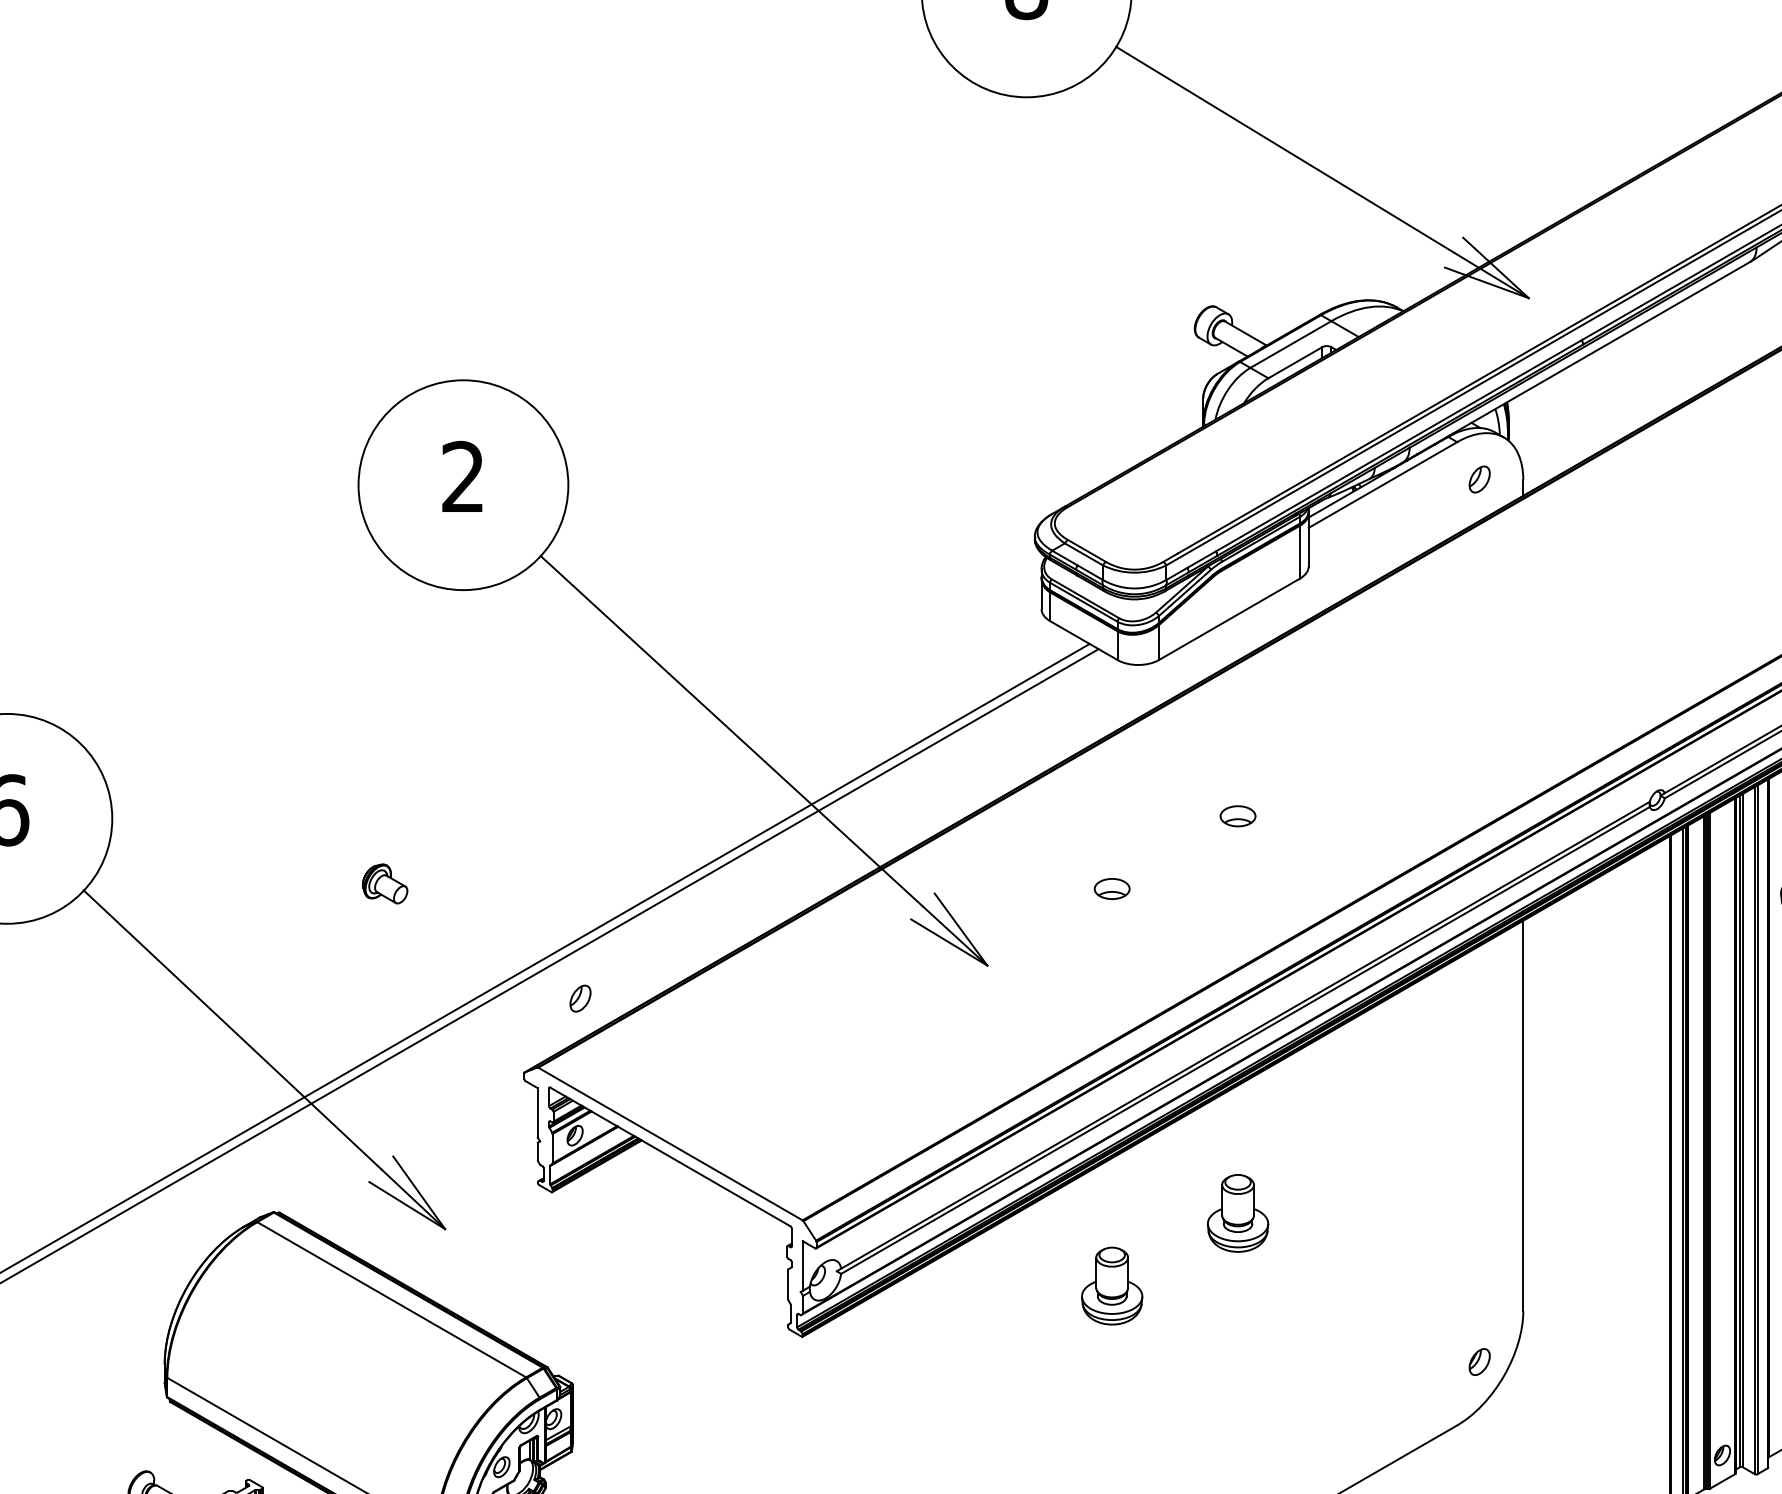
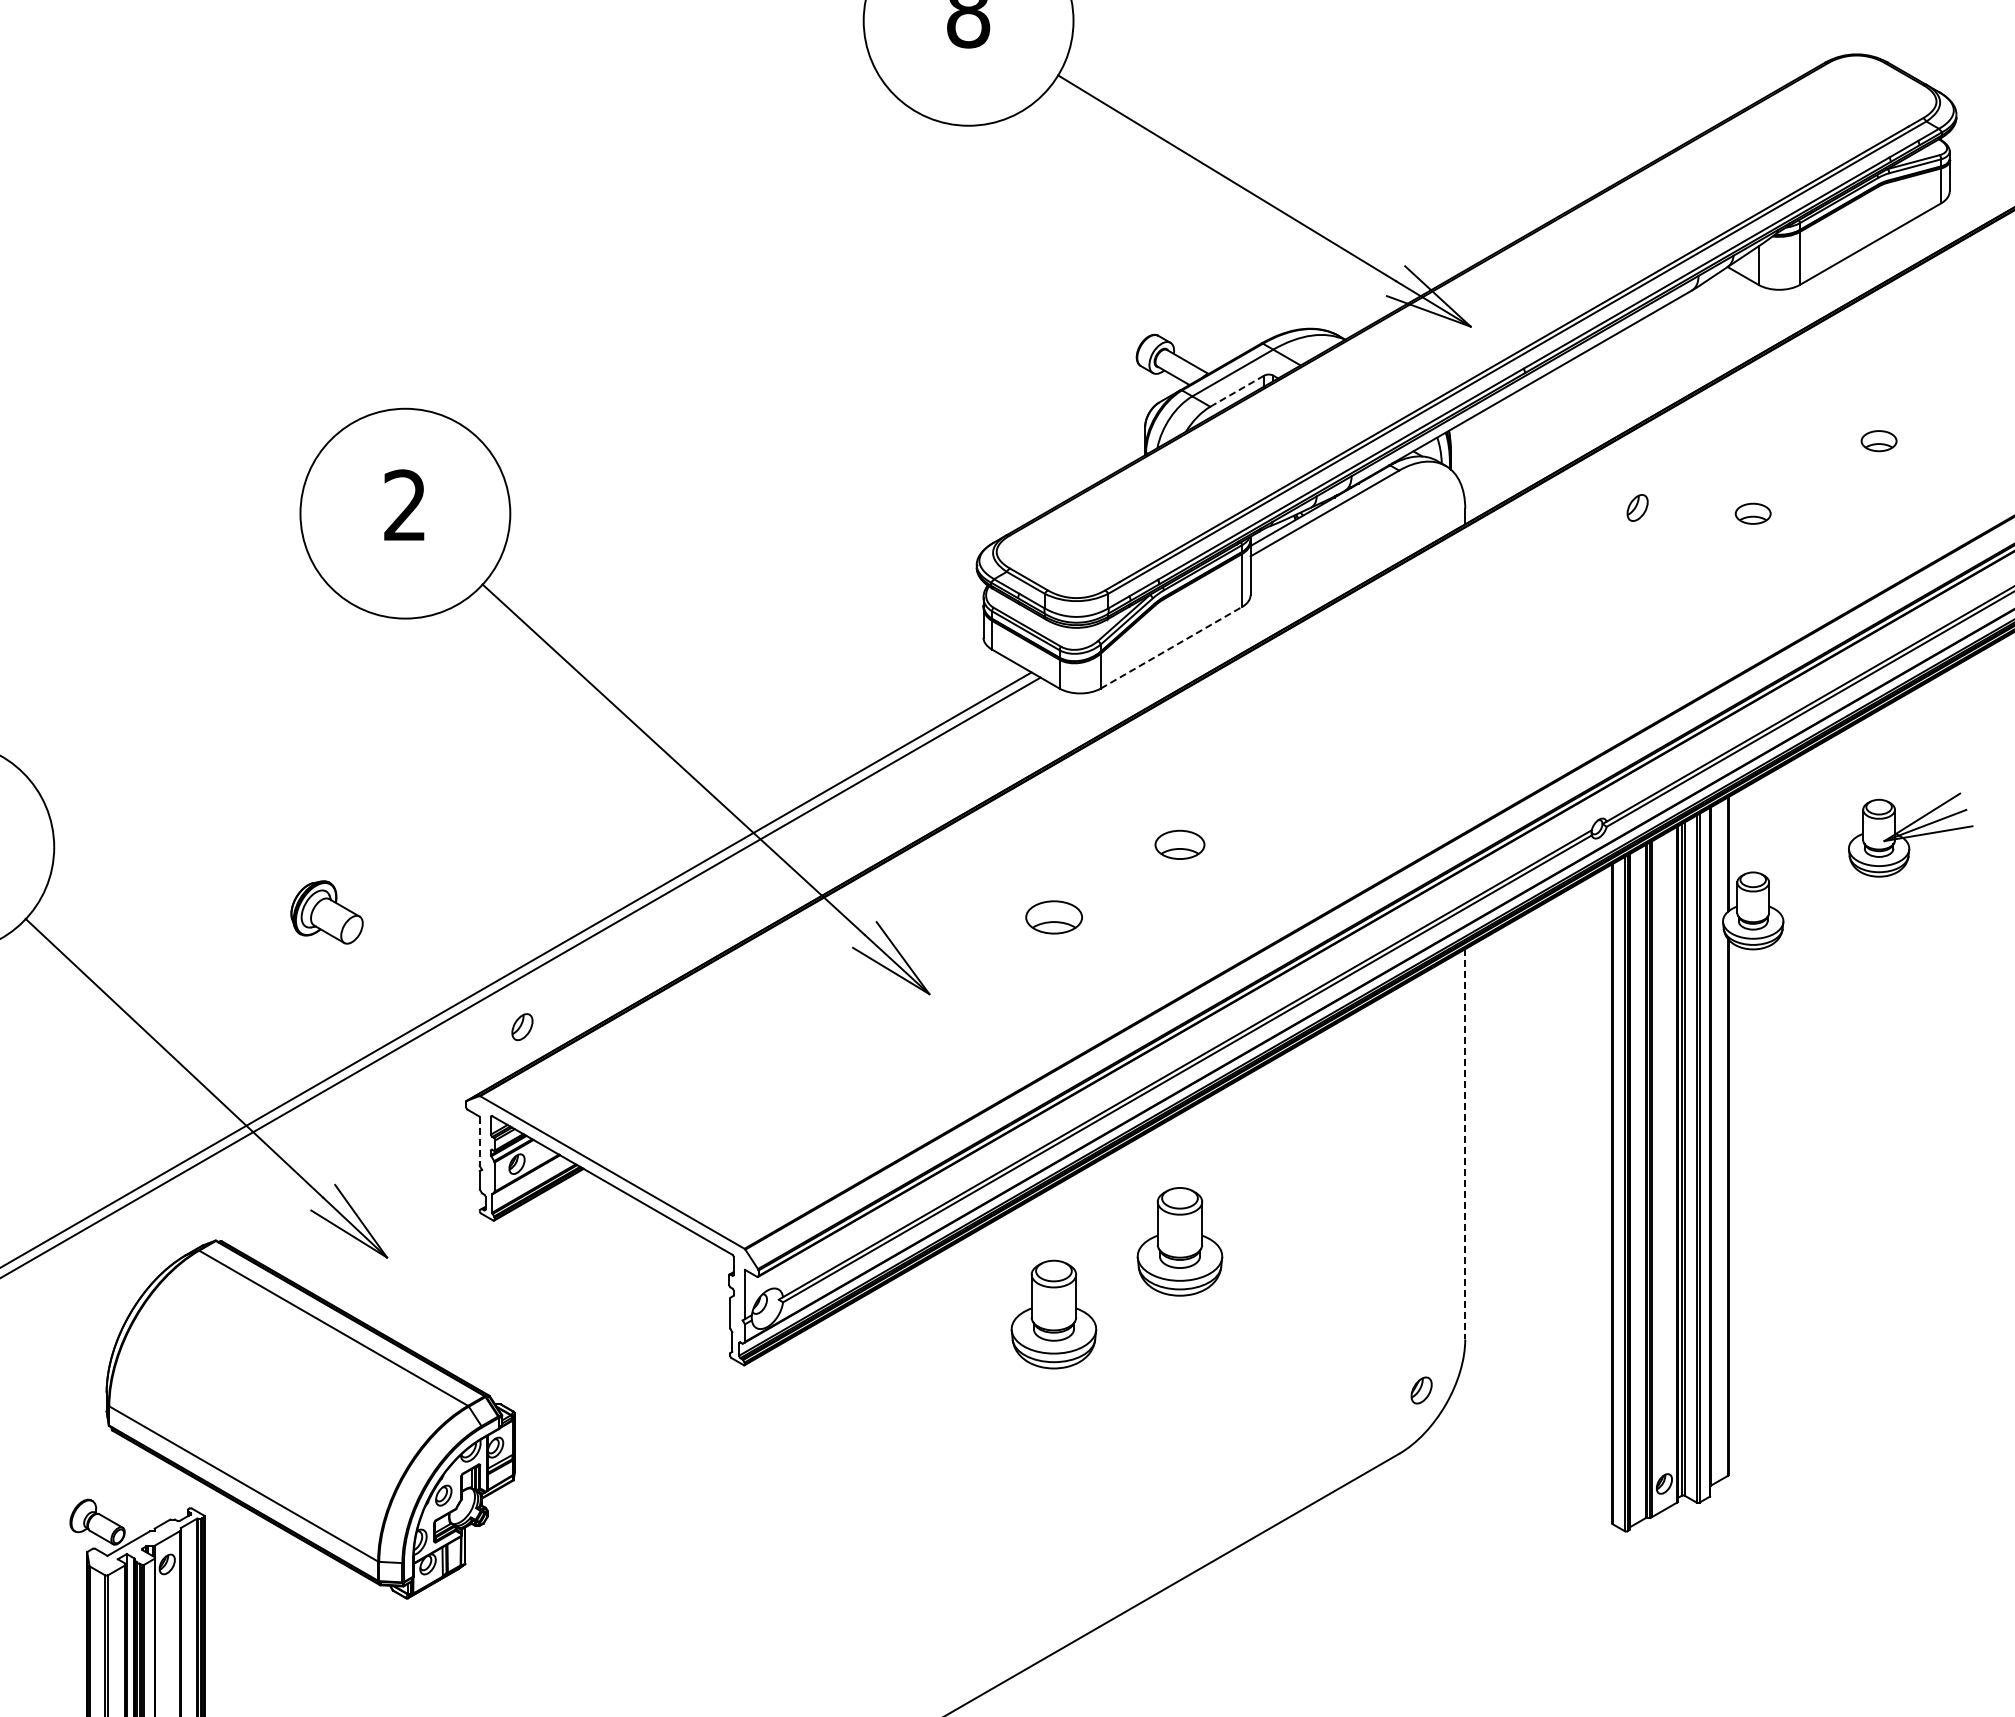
line: (1295, 362) -> (1237, 390), solid -> dashed
part: (1479, 479) -> (1637, 507), moved
line: (1229, 619) -> (1171, 647), solid -> dashed
part: (1237, 816) -> (1179, 844), size x1.4
part: (384, 884) -> (326, 912), size x1.6
part: (1111, 889) -> (1053, 917), size x1.6
line: (537, 1113) -> (479, 1141), solid -> dashed
line: (1523, 1116) -> (1465, 1144), solid -> dashed
part: (1237, 1213) -> (1179, 1241), size x1.4
part: (1112, 1286) -> (1054, 1314), size x1.4

